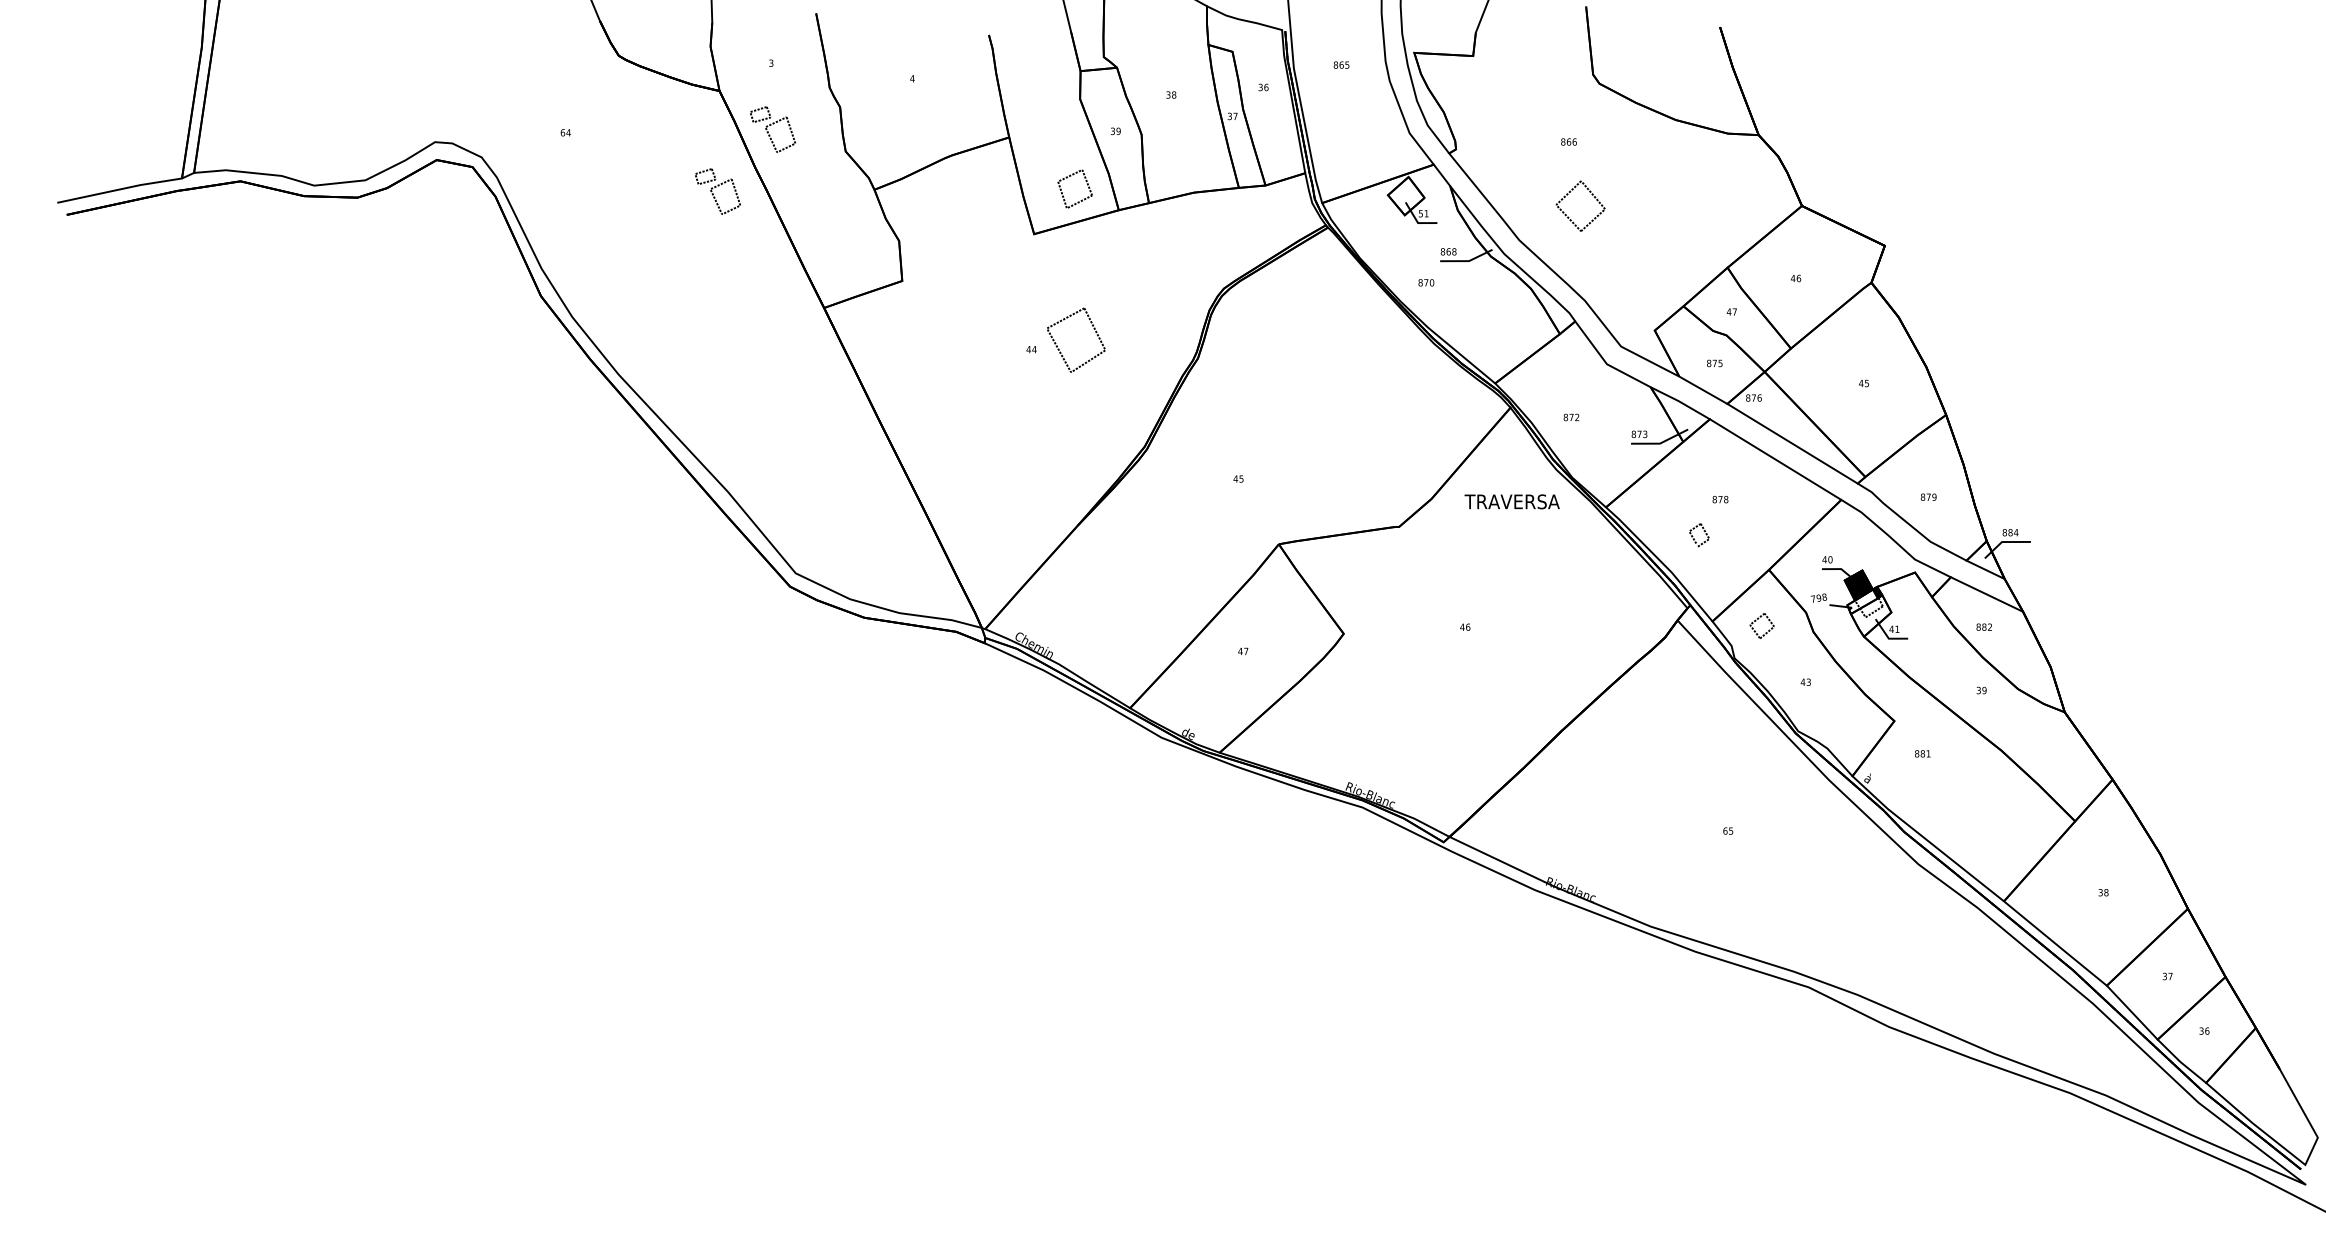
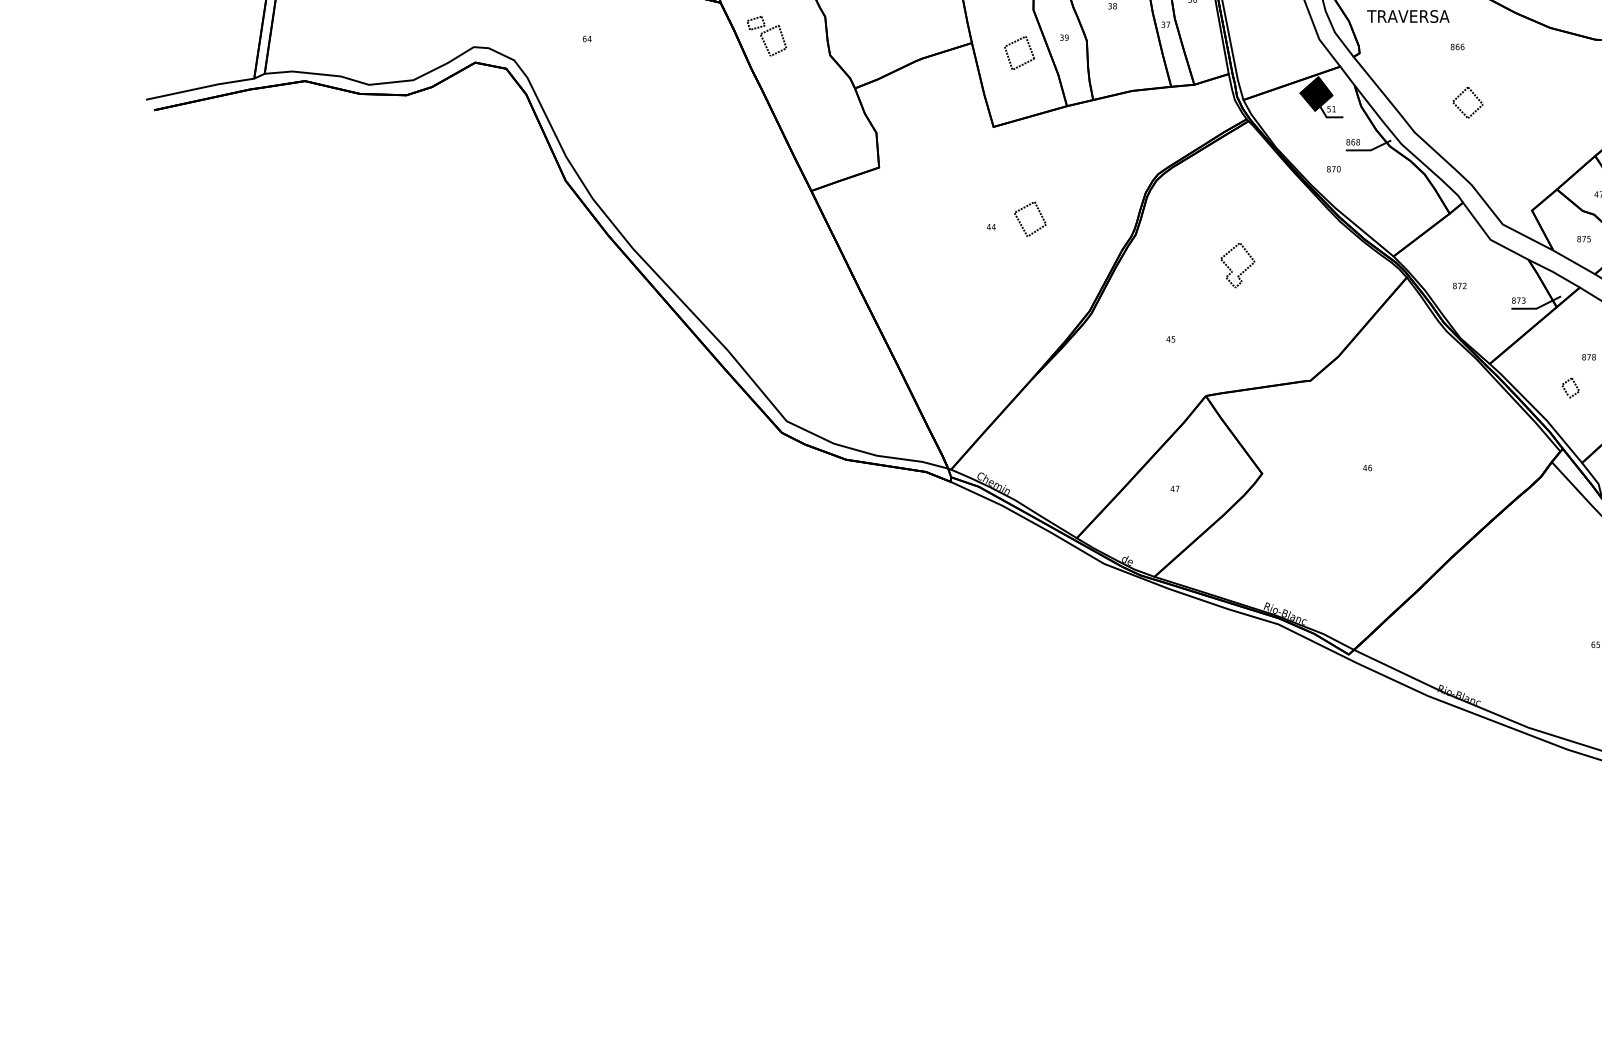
part: (1067, 178) -> (1012, 43), moved
part: (717, 191) -> (718, 89), removed
fill: (1406, 196) -> (1316, 94), added
part: (1580, 206) -> (1467, 102), size x0.71
part: (1076, 340) -> (1030, 219), size x0.62
curve: (1308, 398) -> (1231, 269), added
text: (1511, 501) -> (1407, 16), moved

